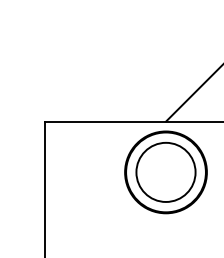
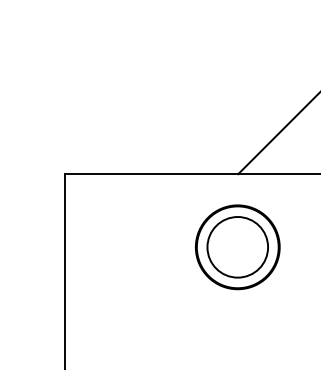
part: (165, 172) -> (237, 247), size x0.71

